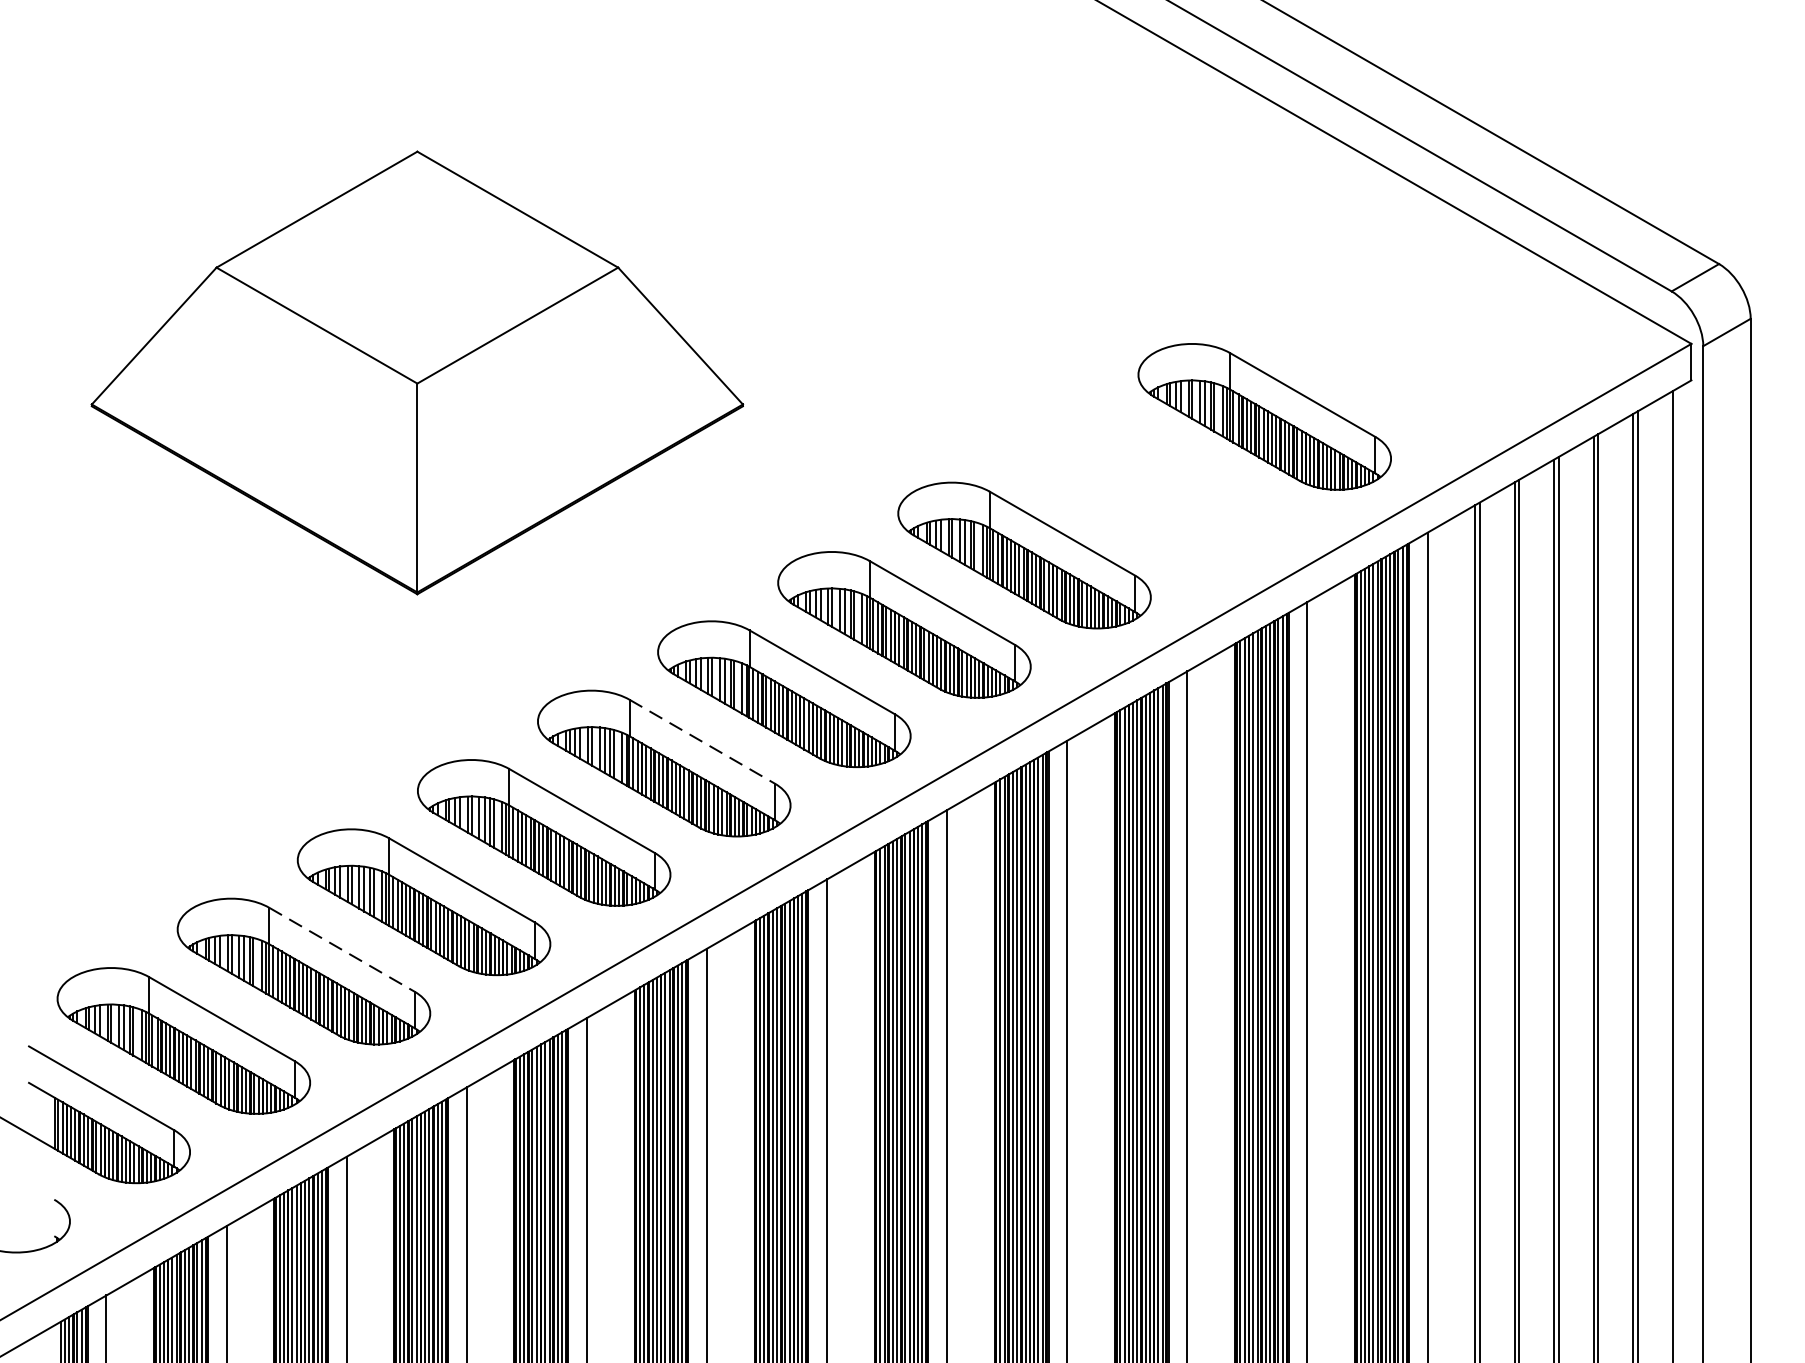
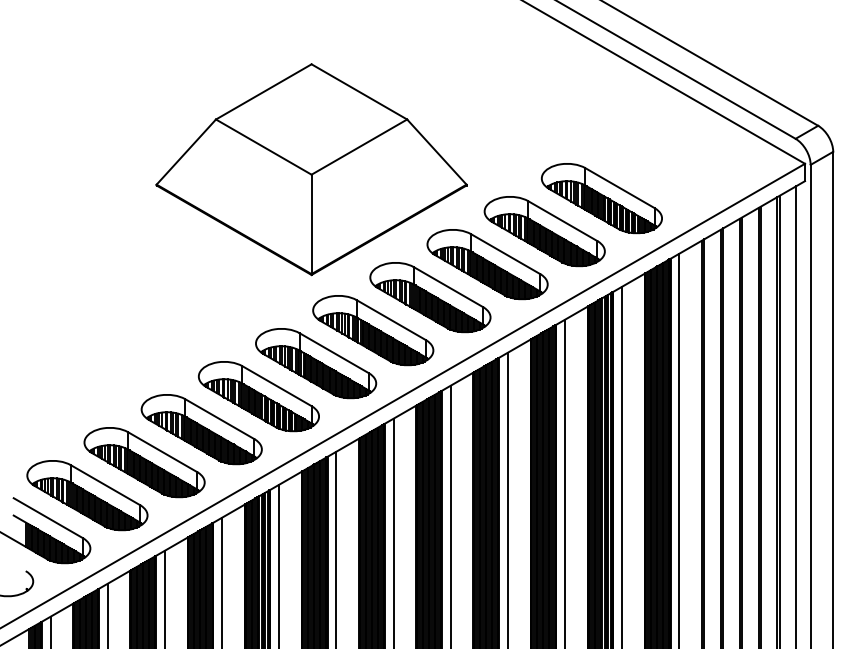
part: (417, 372) -> (311, 169), moved
part: (1144, 486) -> (544, 231), added
line: (702, 742) -> (334, 353), dashed -> solid
line: (341, 950) -> (162, 452), dashed -> solid

